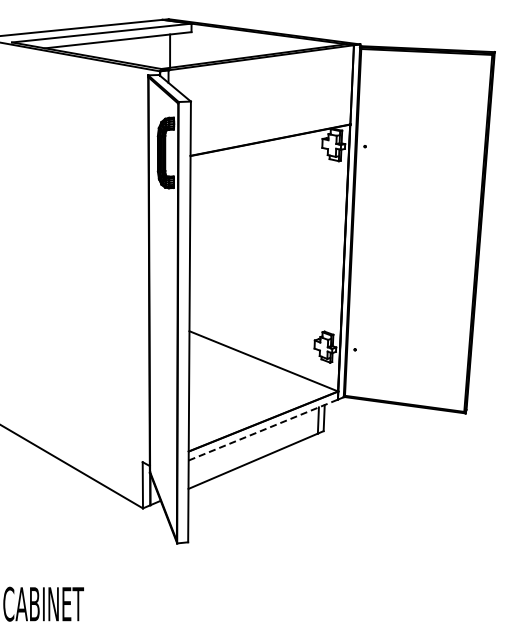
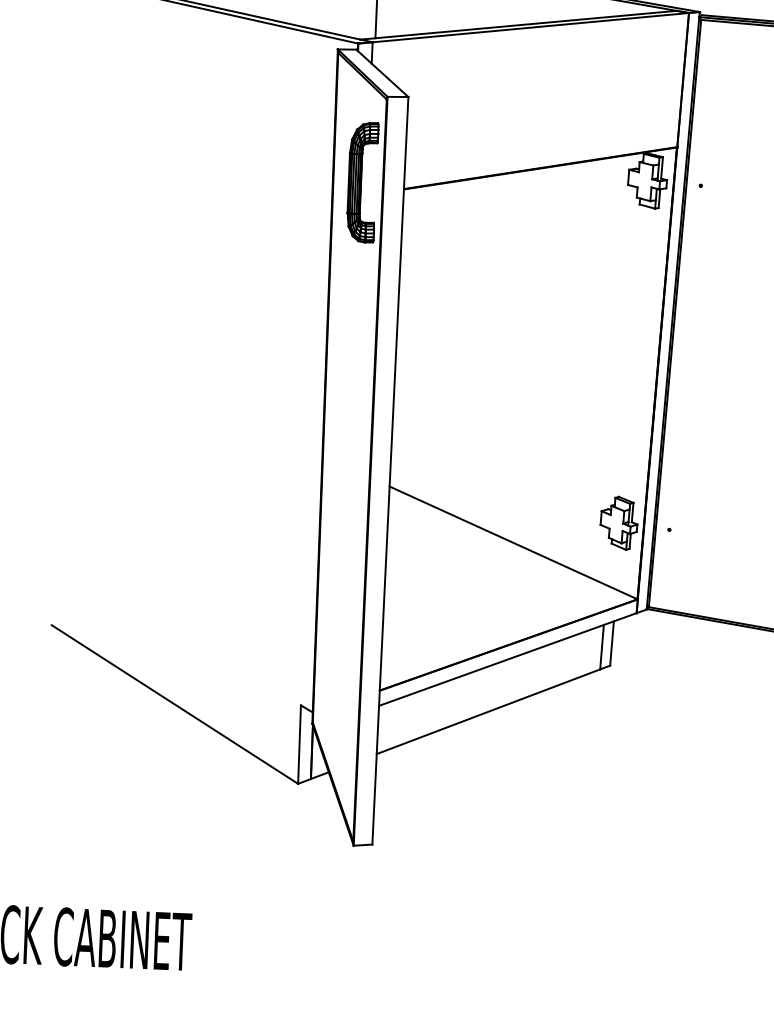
line: (263, 430) -> (508, 660), dashed -> solid

